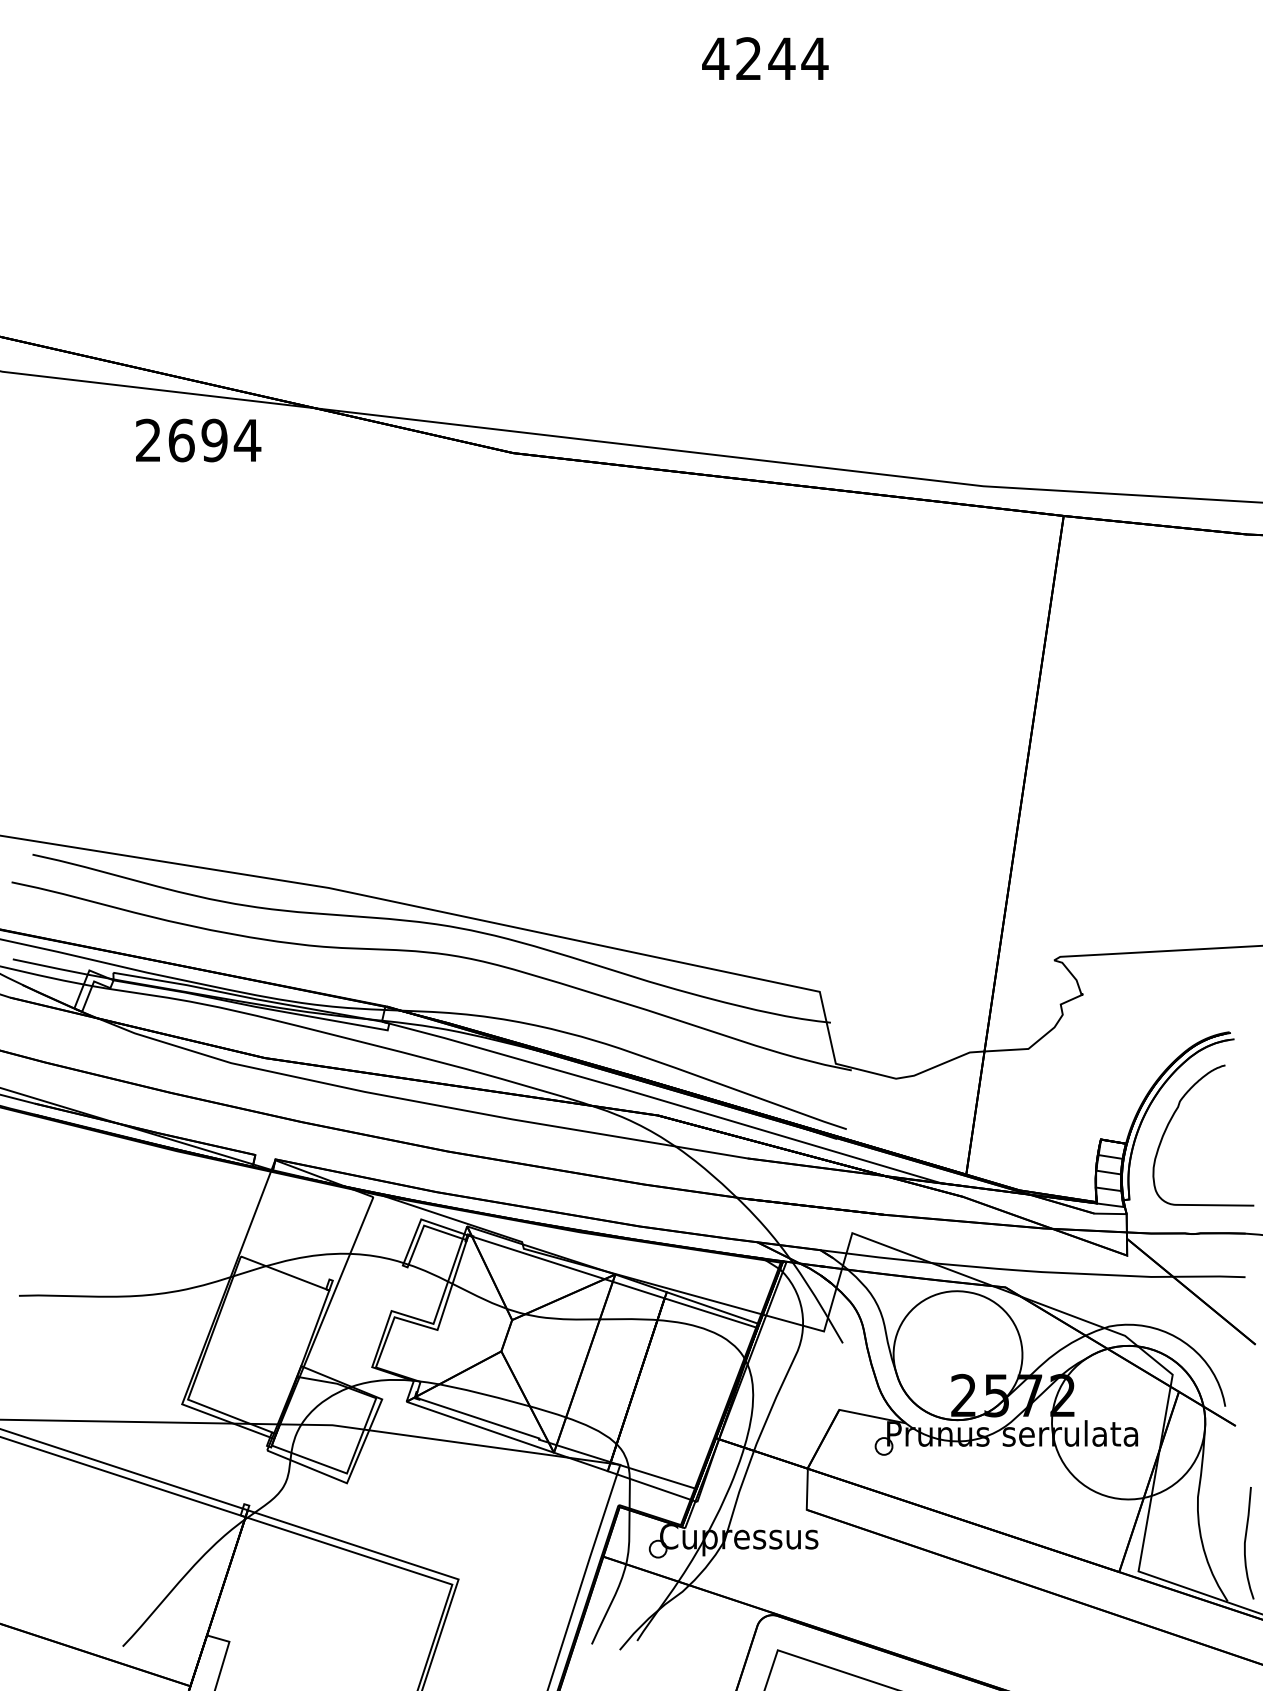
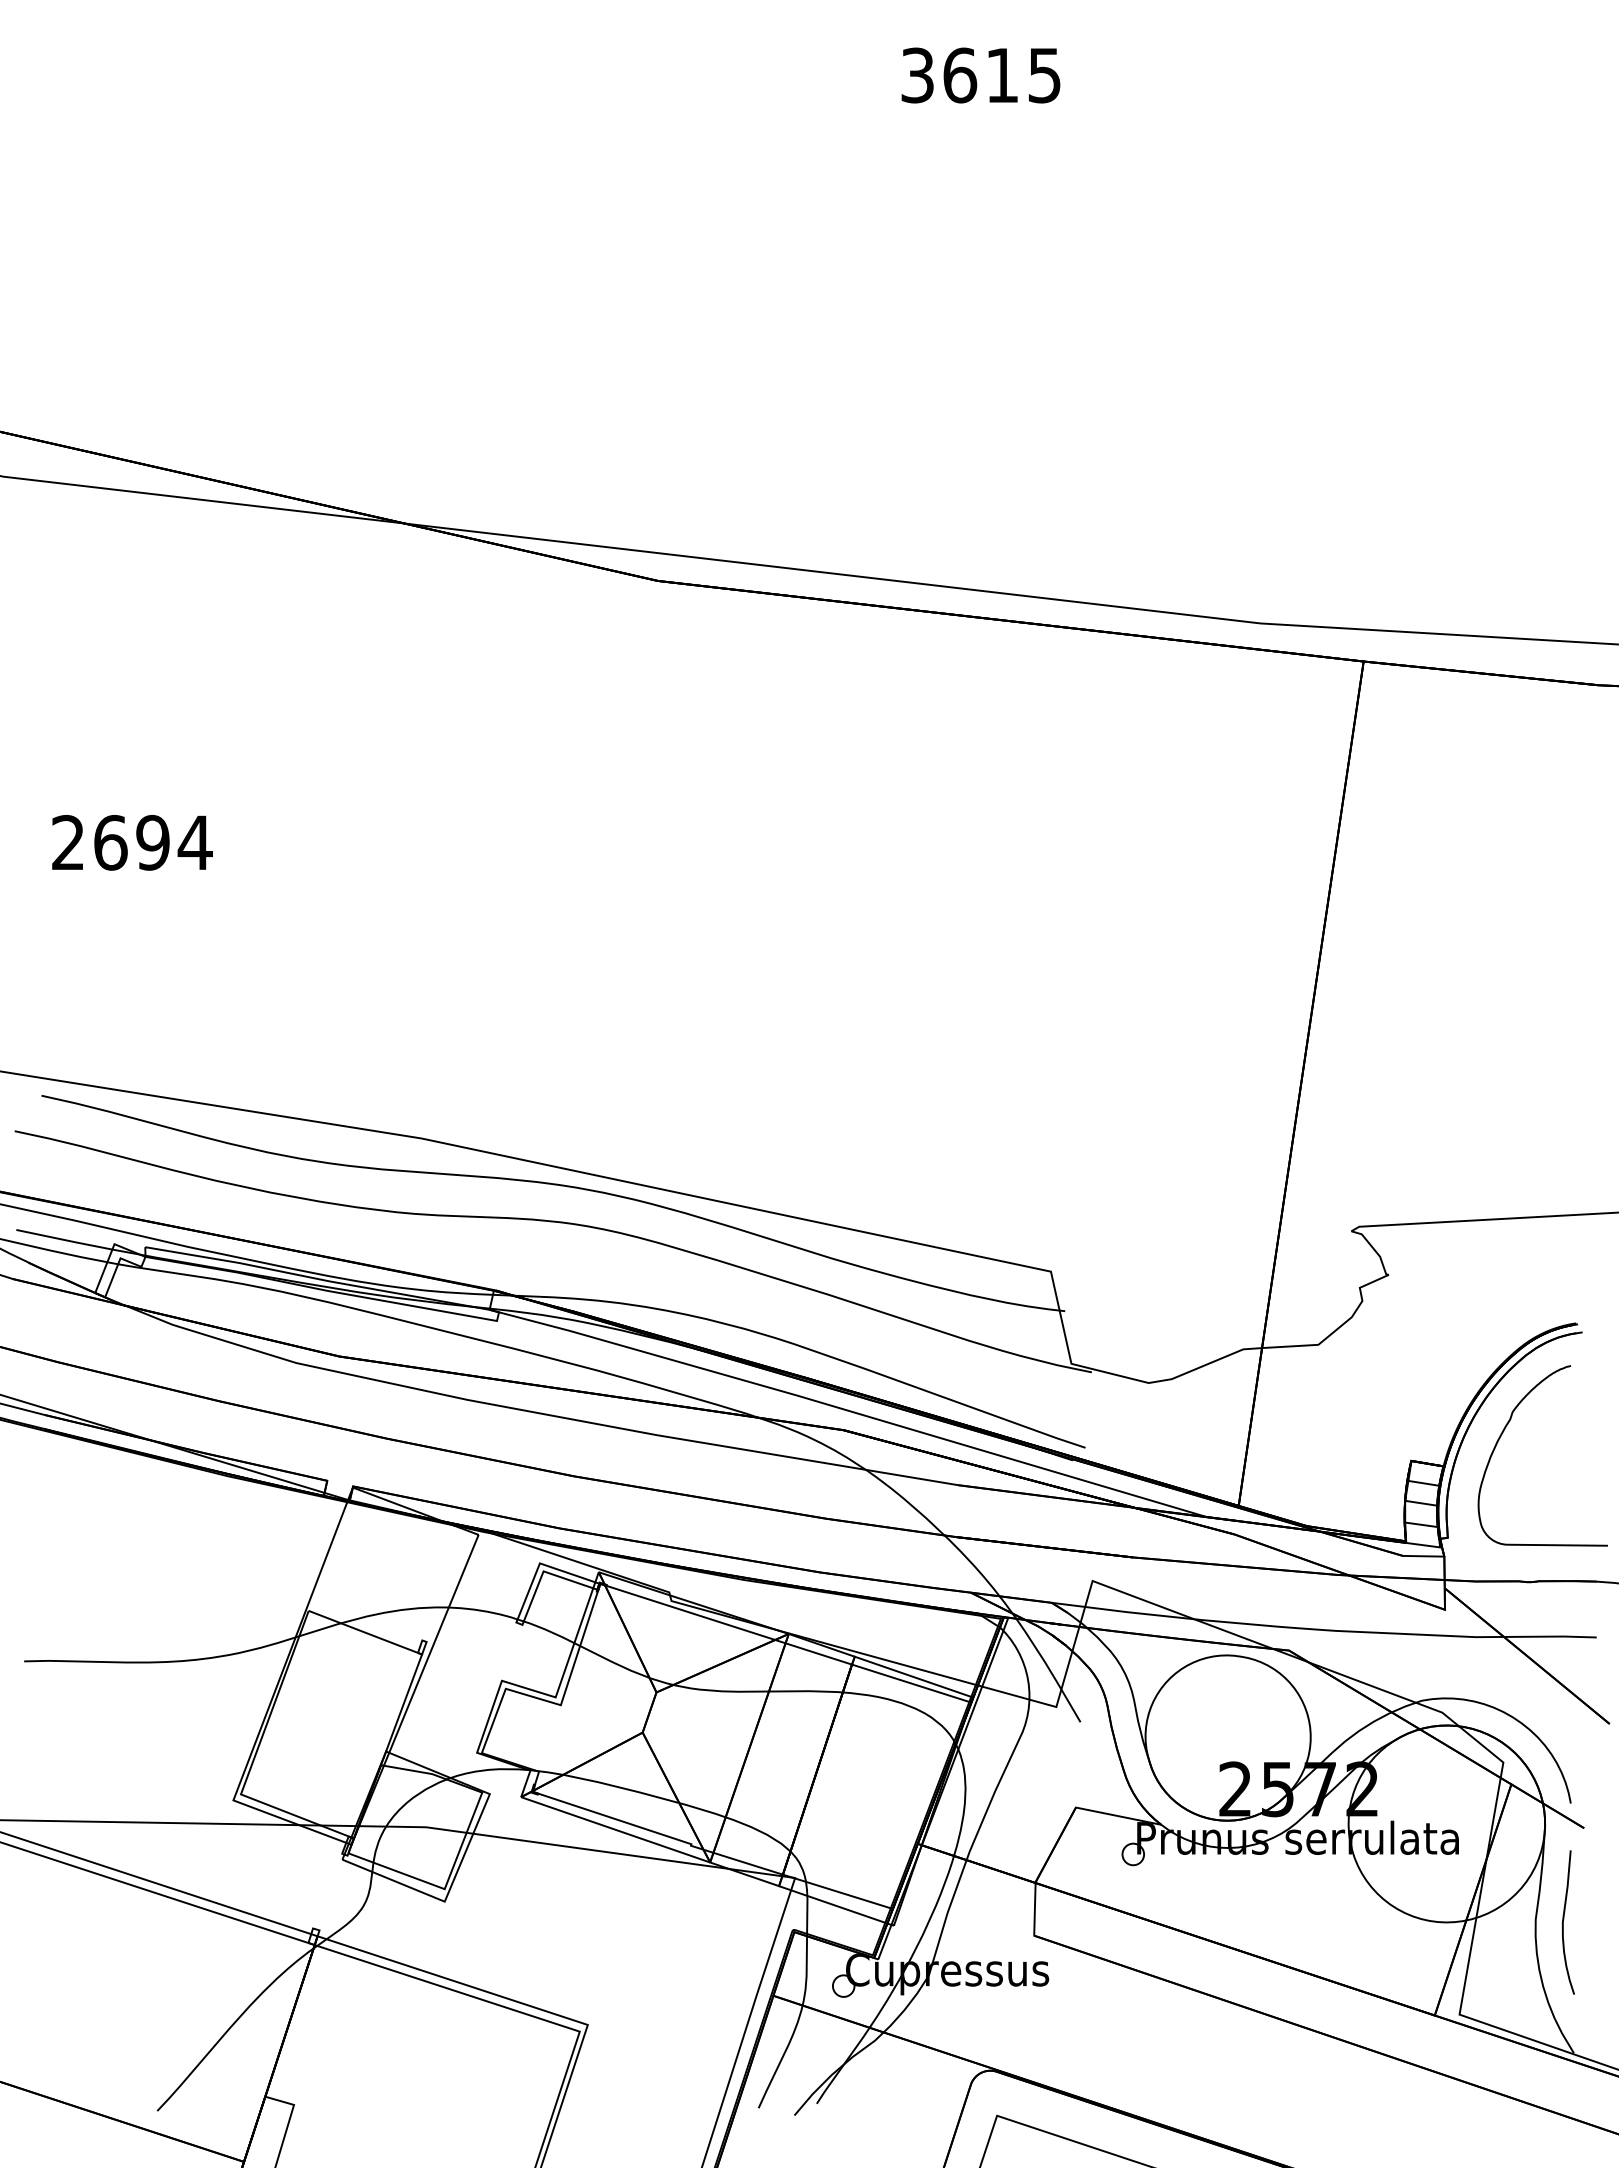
text: (765, 58) -> (981, 75), 4244 -> 3615
text: (198, 440) -> (132, 842), moved
curve: (1246, 1540) -> (1564, 1919), moved

